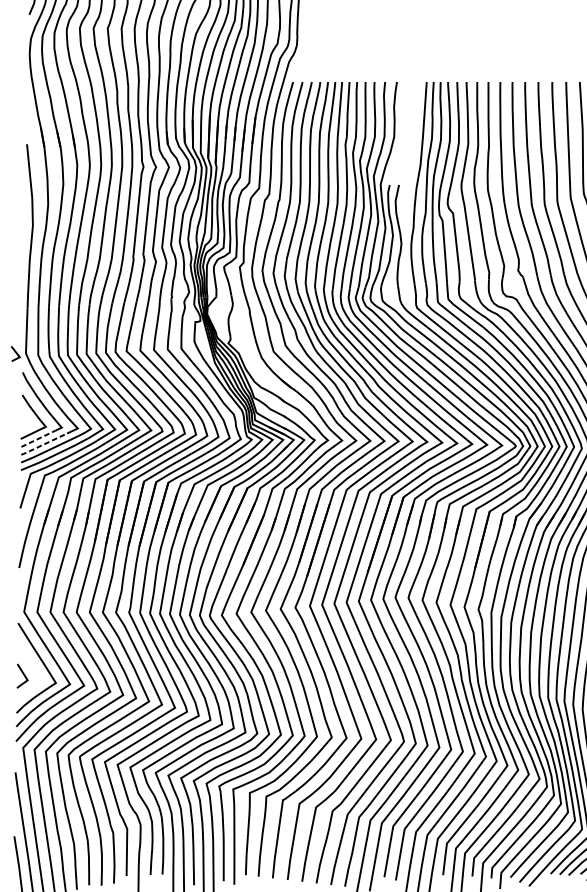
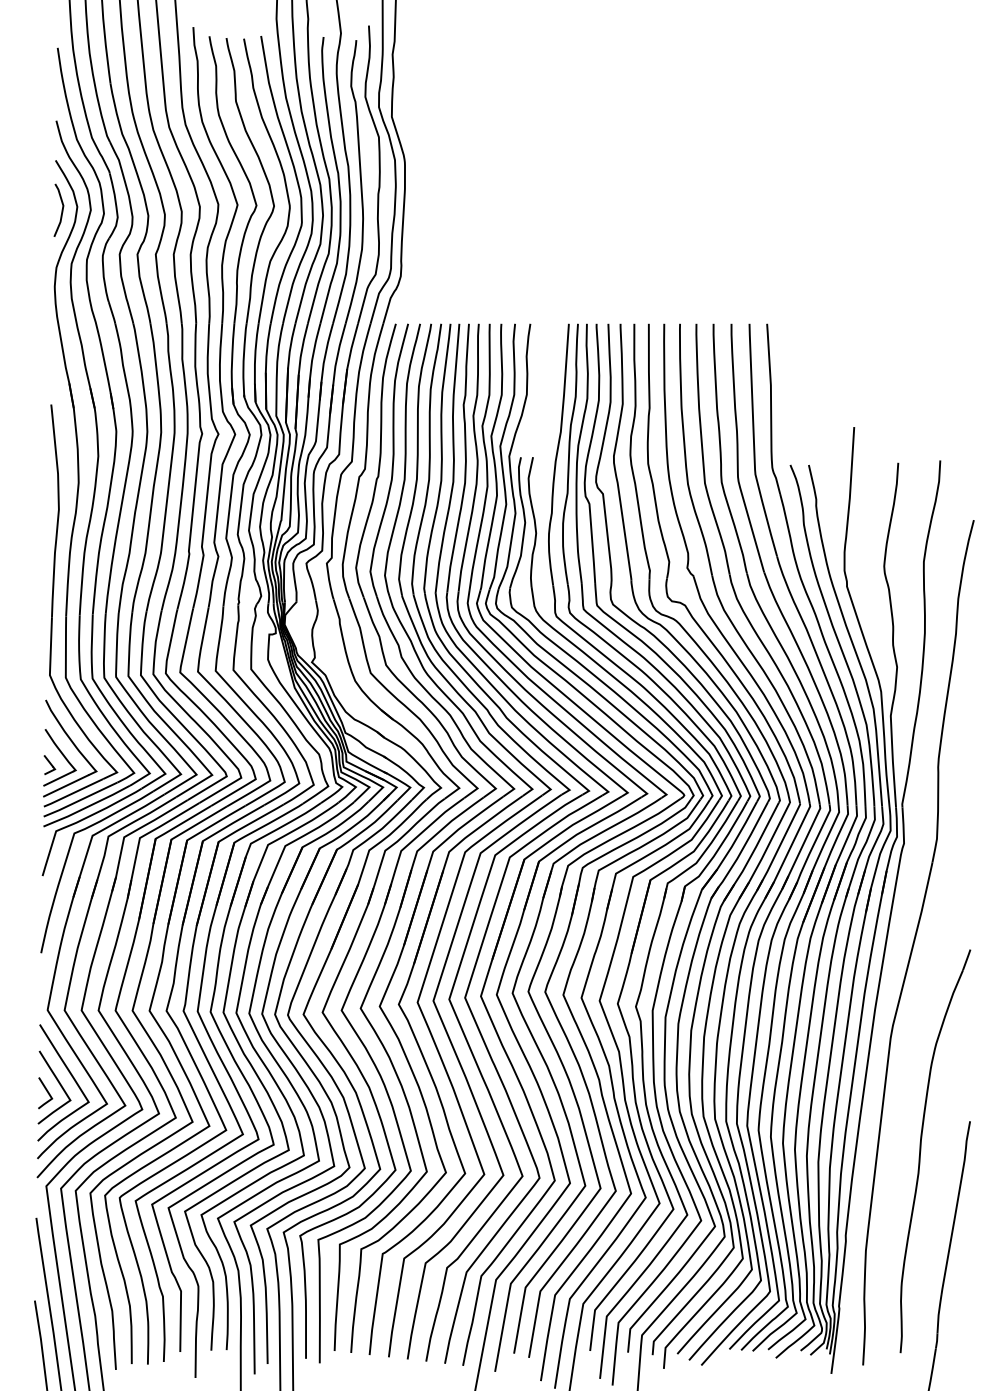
part: (15, 353) -> (49, 764), moved
line: (38, 438) -> (66, 785), dashed -> solid
line: (43, 444) -> (72, 793), dashed -> solid
curve: (32, 668) -> (58, 1083), added

